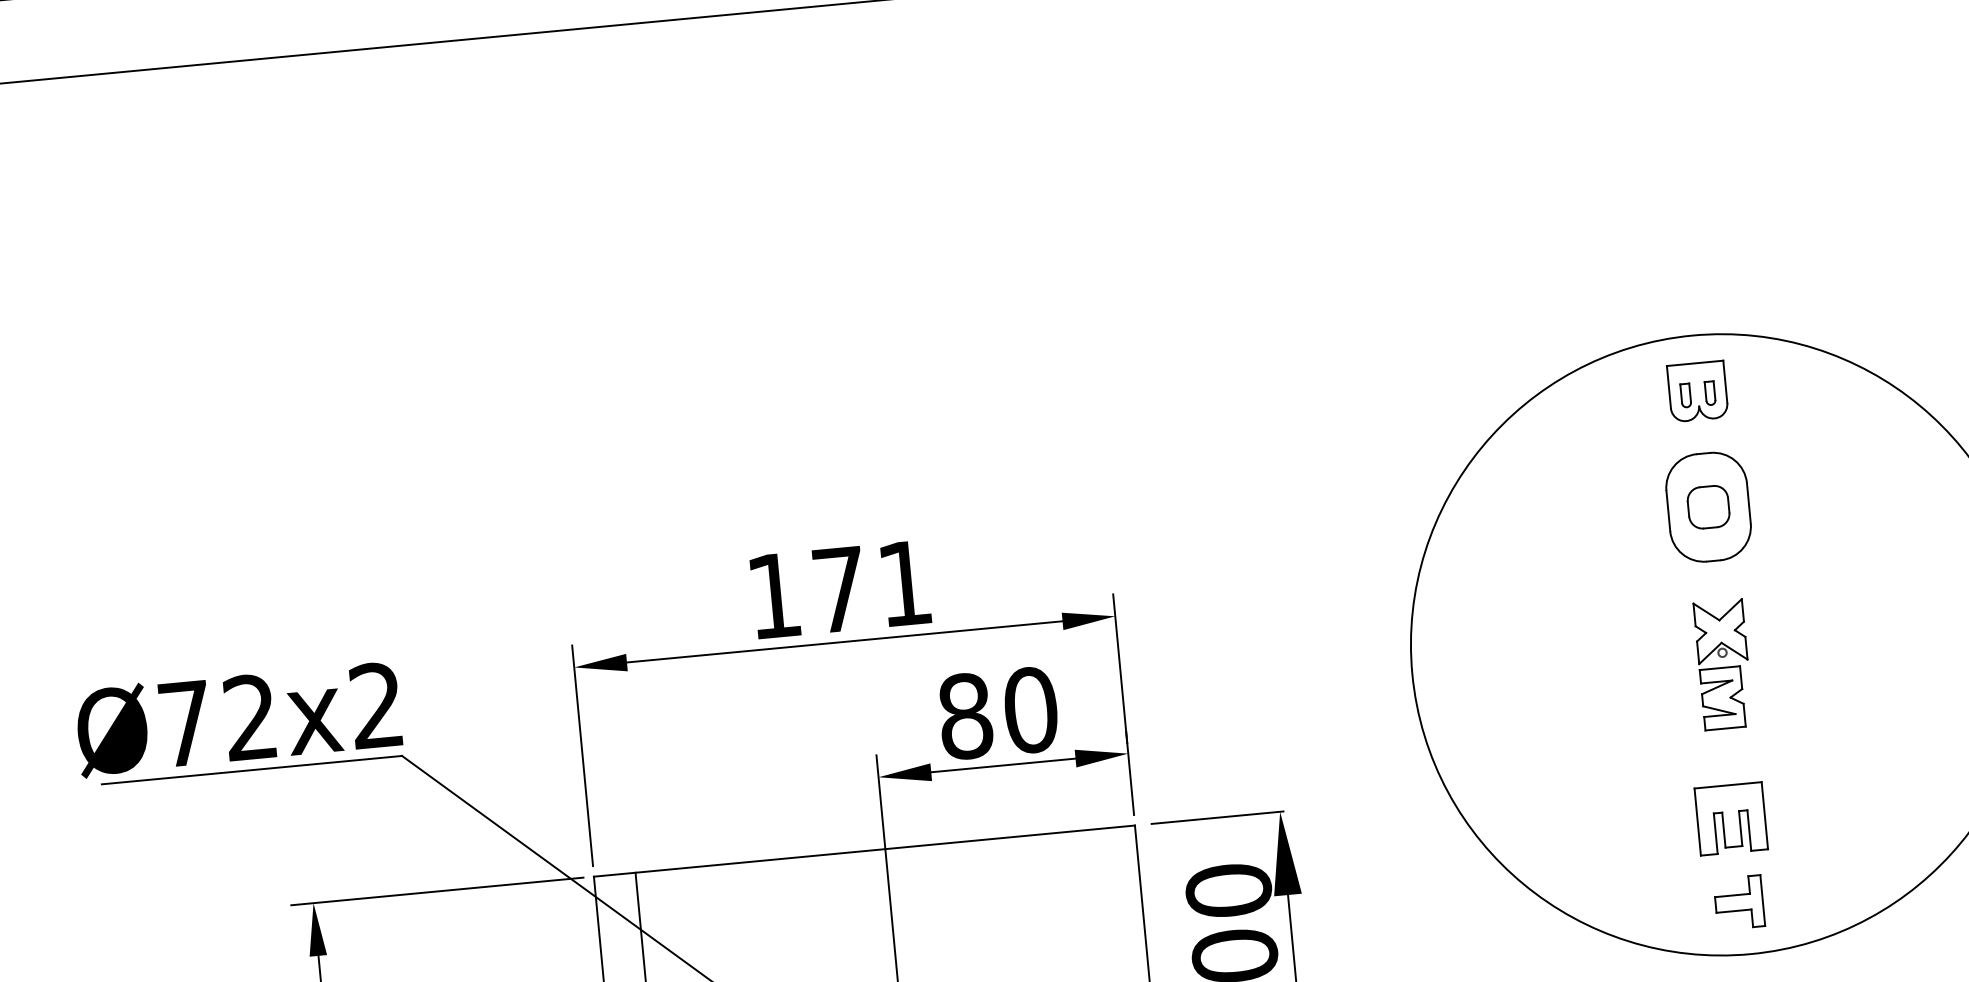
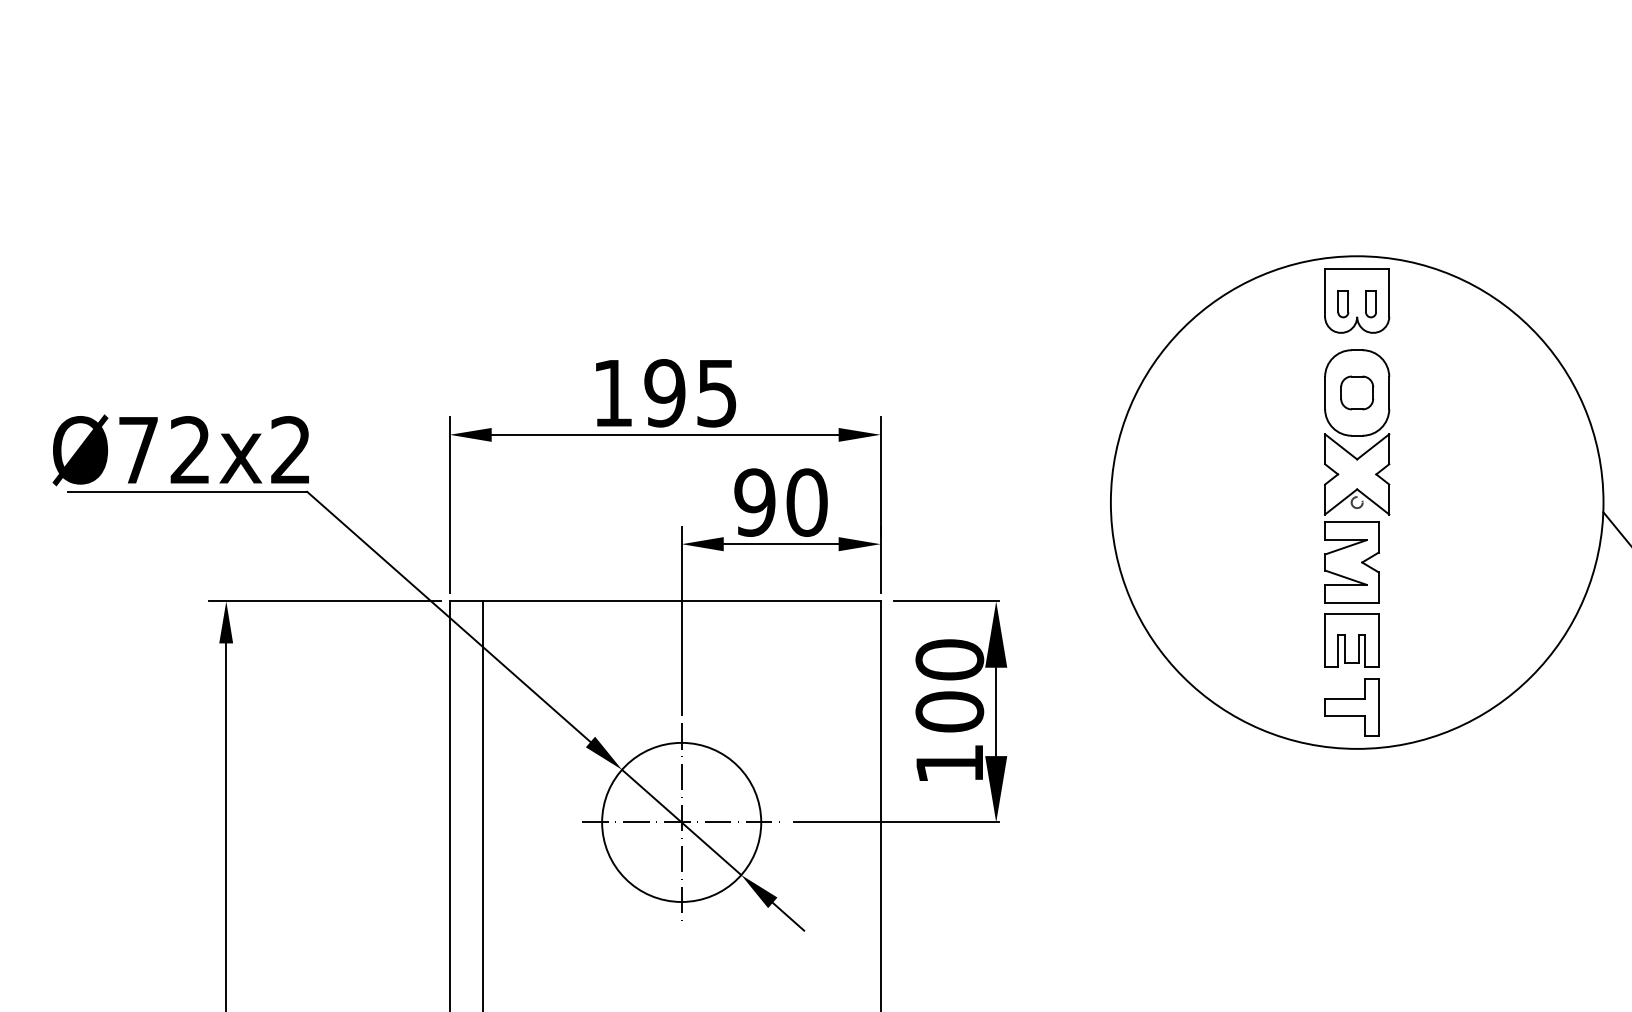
part: (1698, 391) -> (1357, 300), size x1.43
text: (871, 587) -> (690, 393), 171 -> 195
part: (1723, 664) -> (1357, 518), size x1.67
text: (964, 716) -> (754, 502), 80 -> 90
part: (1738, 902) -> (1351, 707), size x1.43

